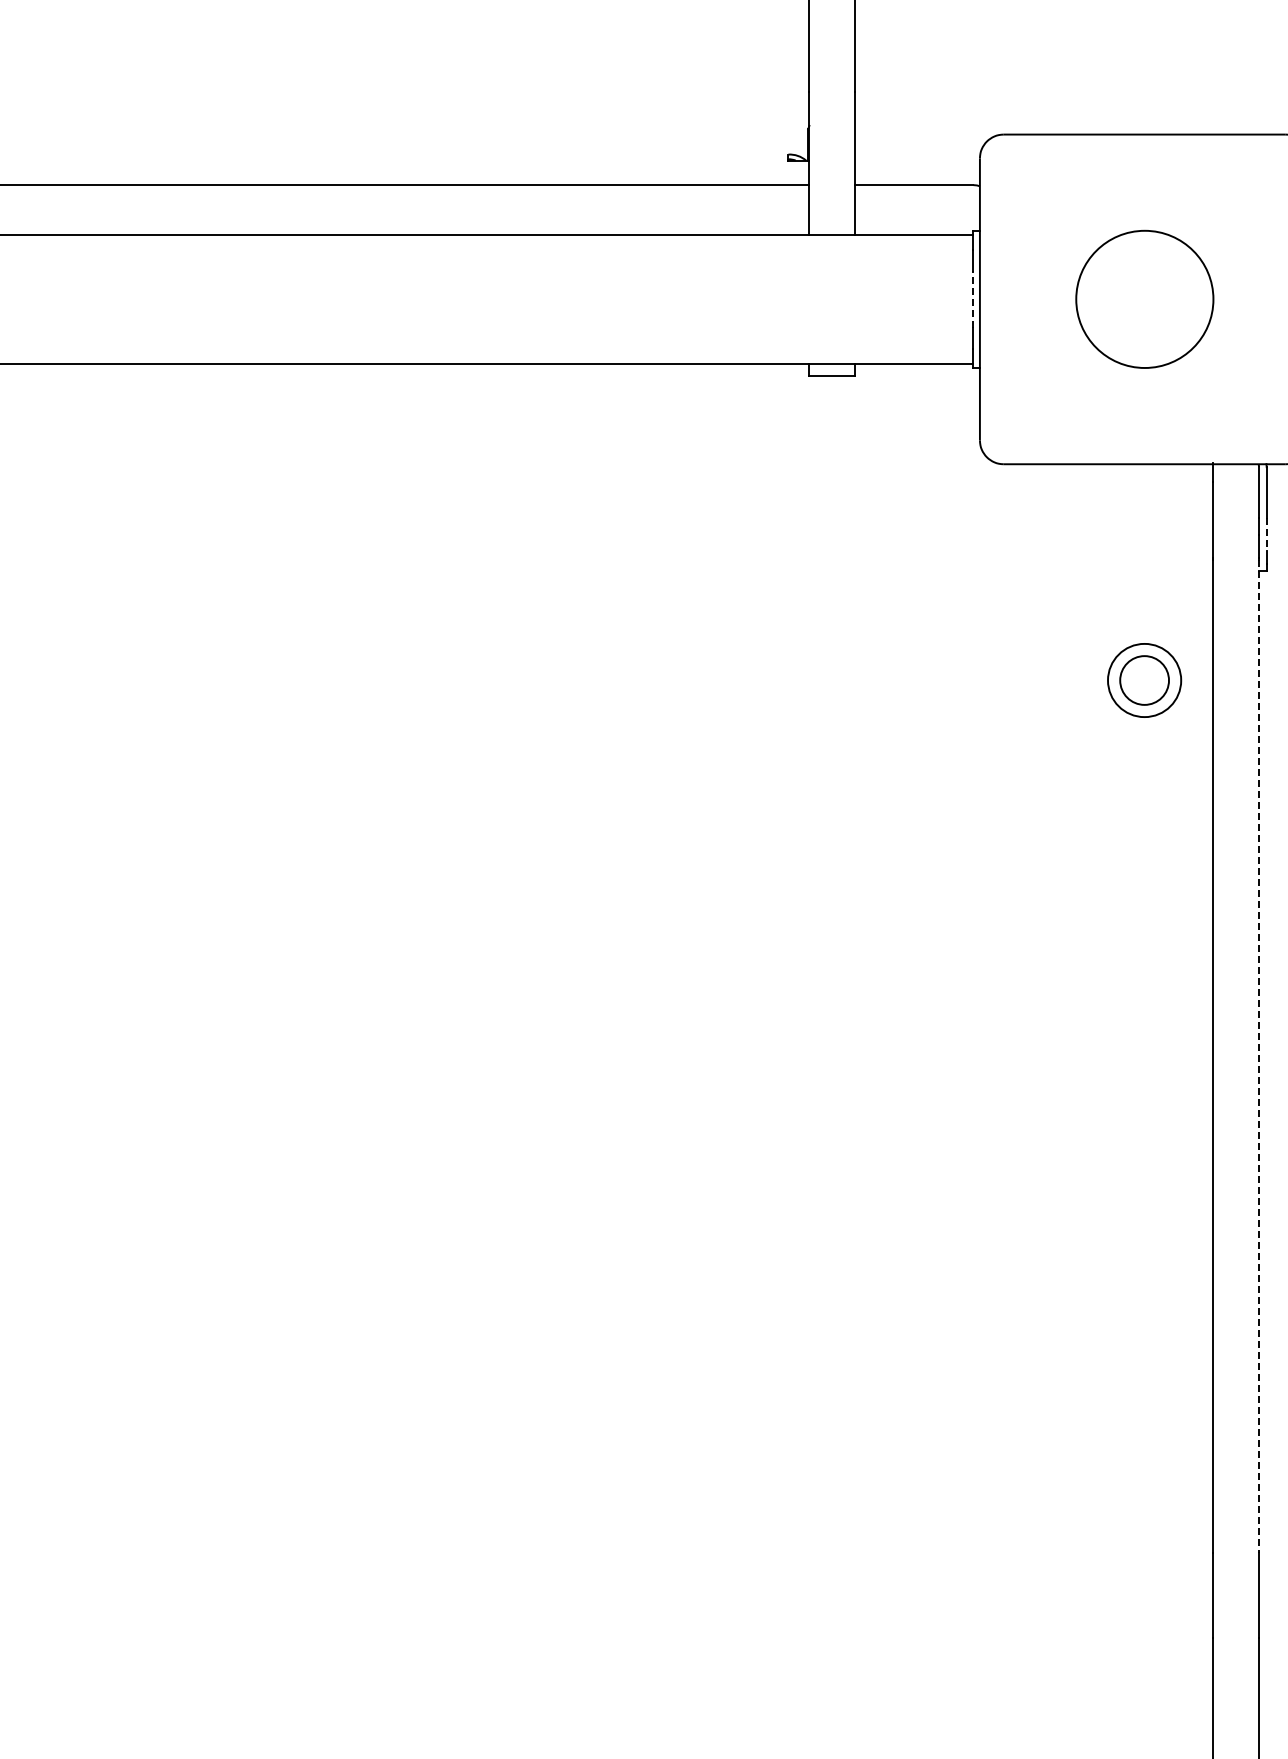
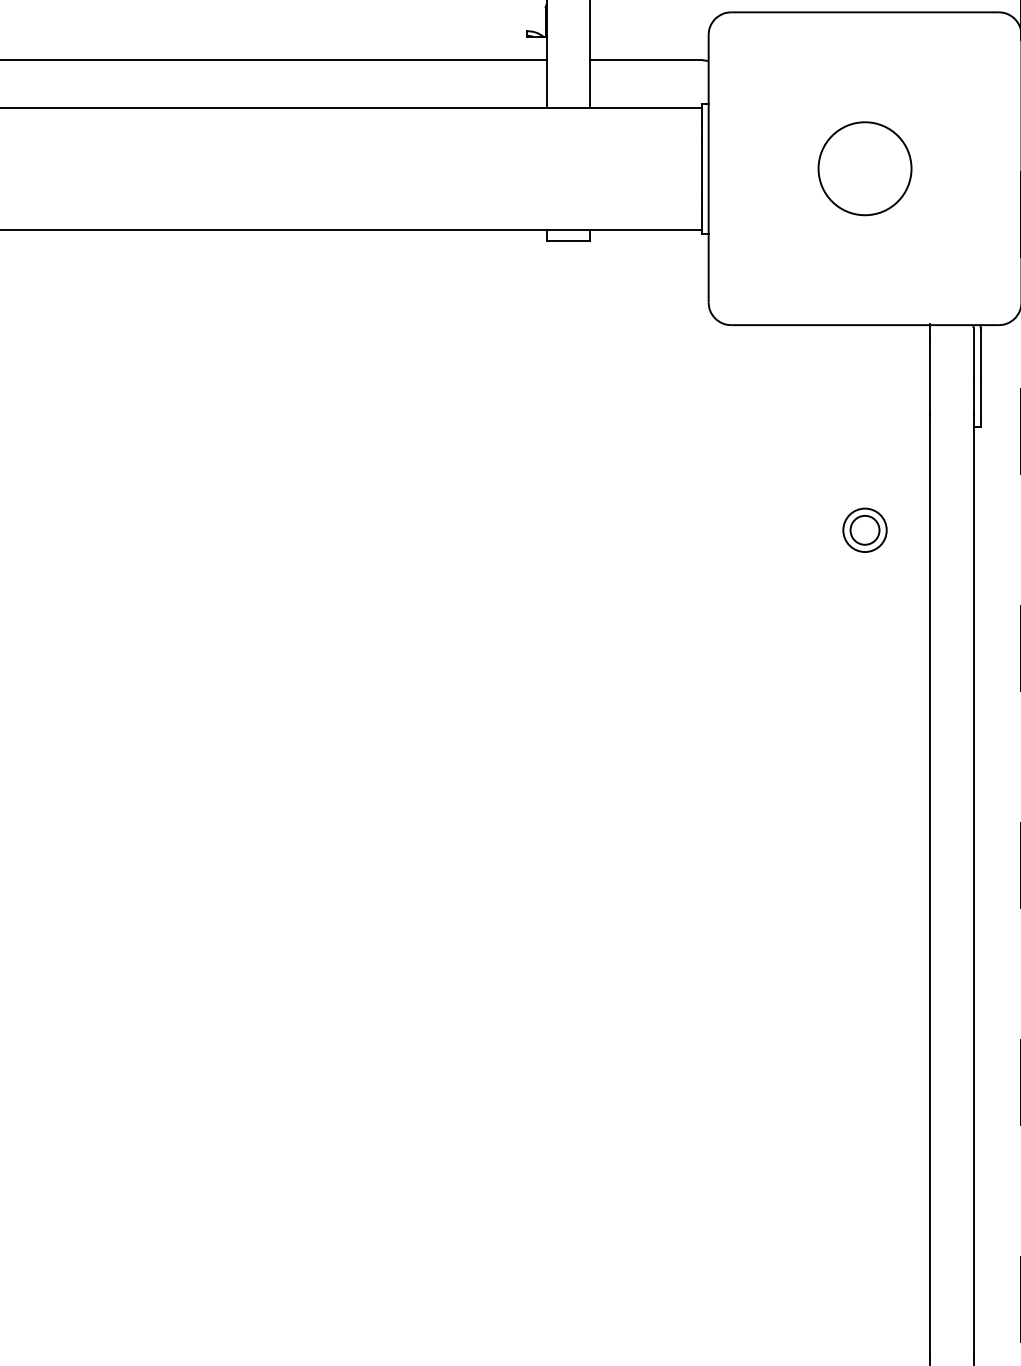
line: (973, 299) -> (702, 168), dashed -> solid
circle: (1144, 299) -> (864, 168), size x0.71
line: (1266, 534) -> (980, 391), dashed -> solid
part: (1144, 680) -> (864, 530), size x0.62
line: (1259, 1056) -> (973, 887), dashed -> solid

